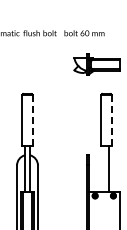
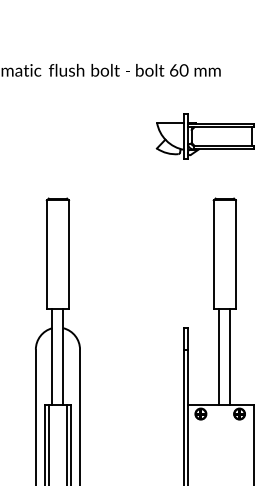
line: (32, 120) -> (68, 254), dashed -> solid
line: (111, 120) -> (235, 254), dashed -> solid
line: (103, 168) -> (218, 356), added

